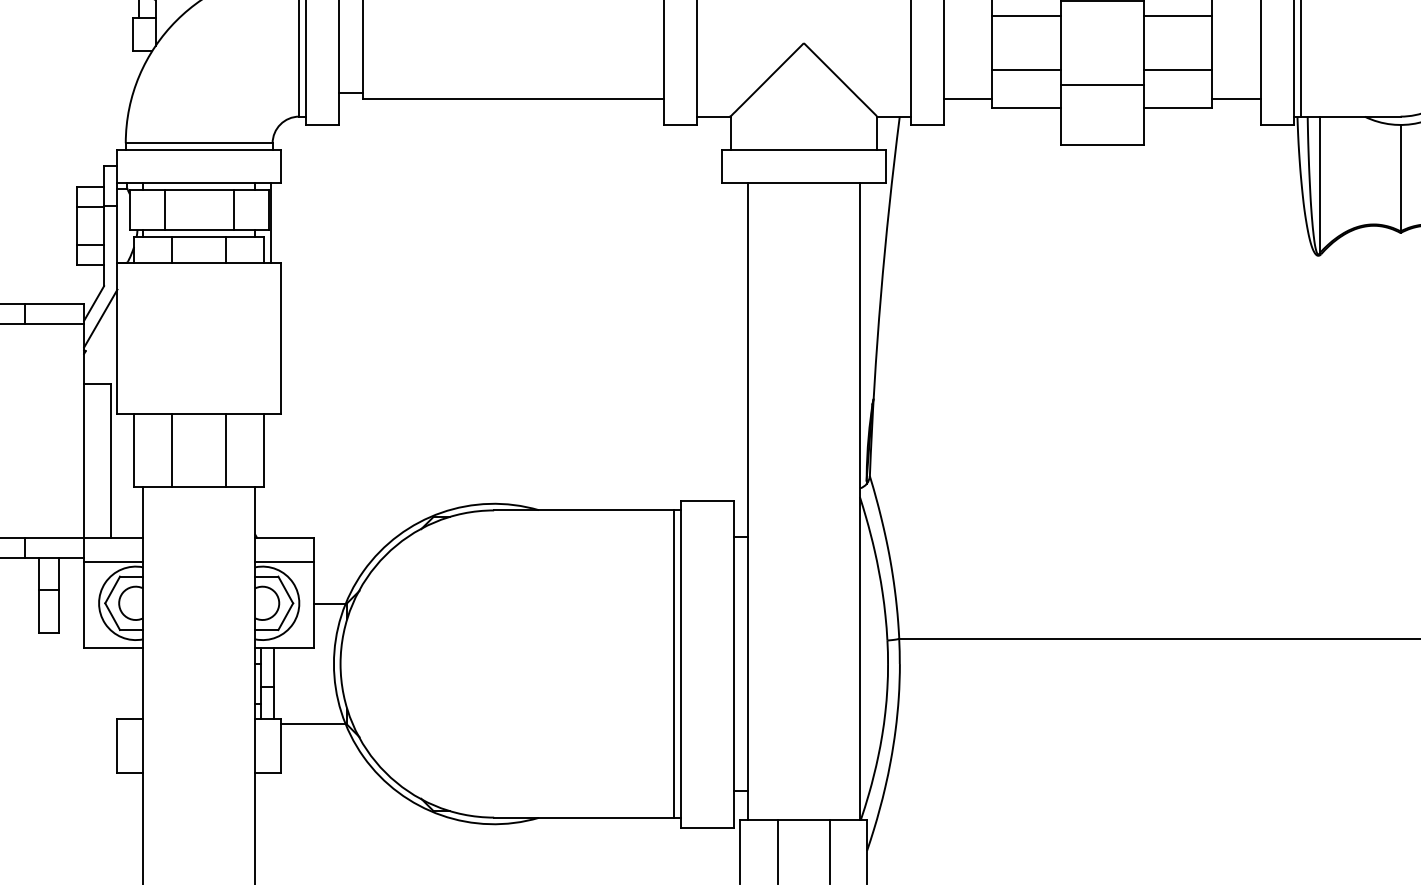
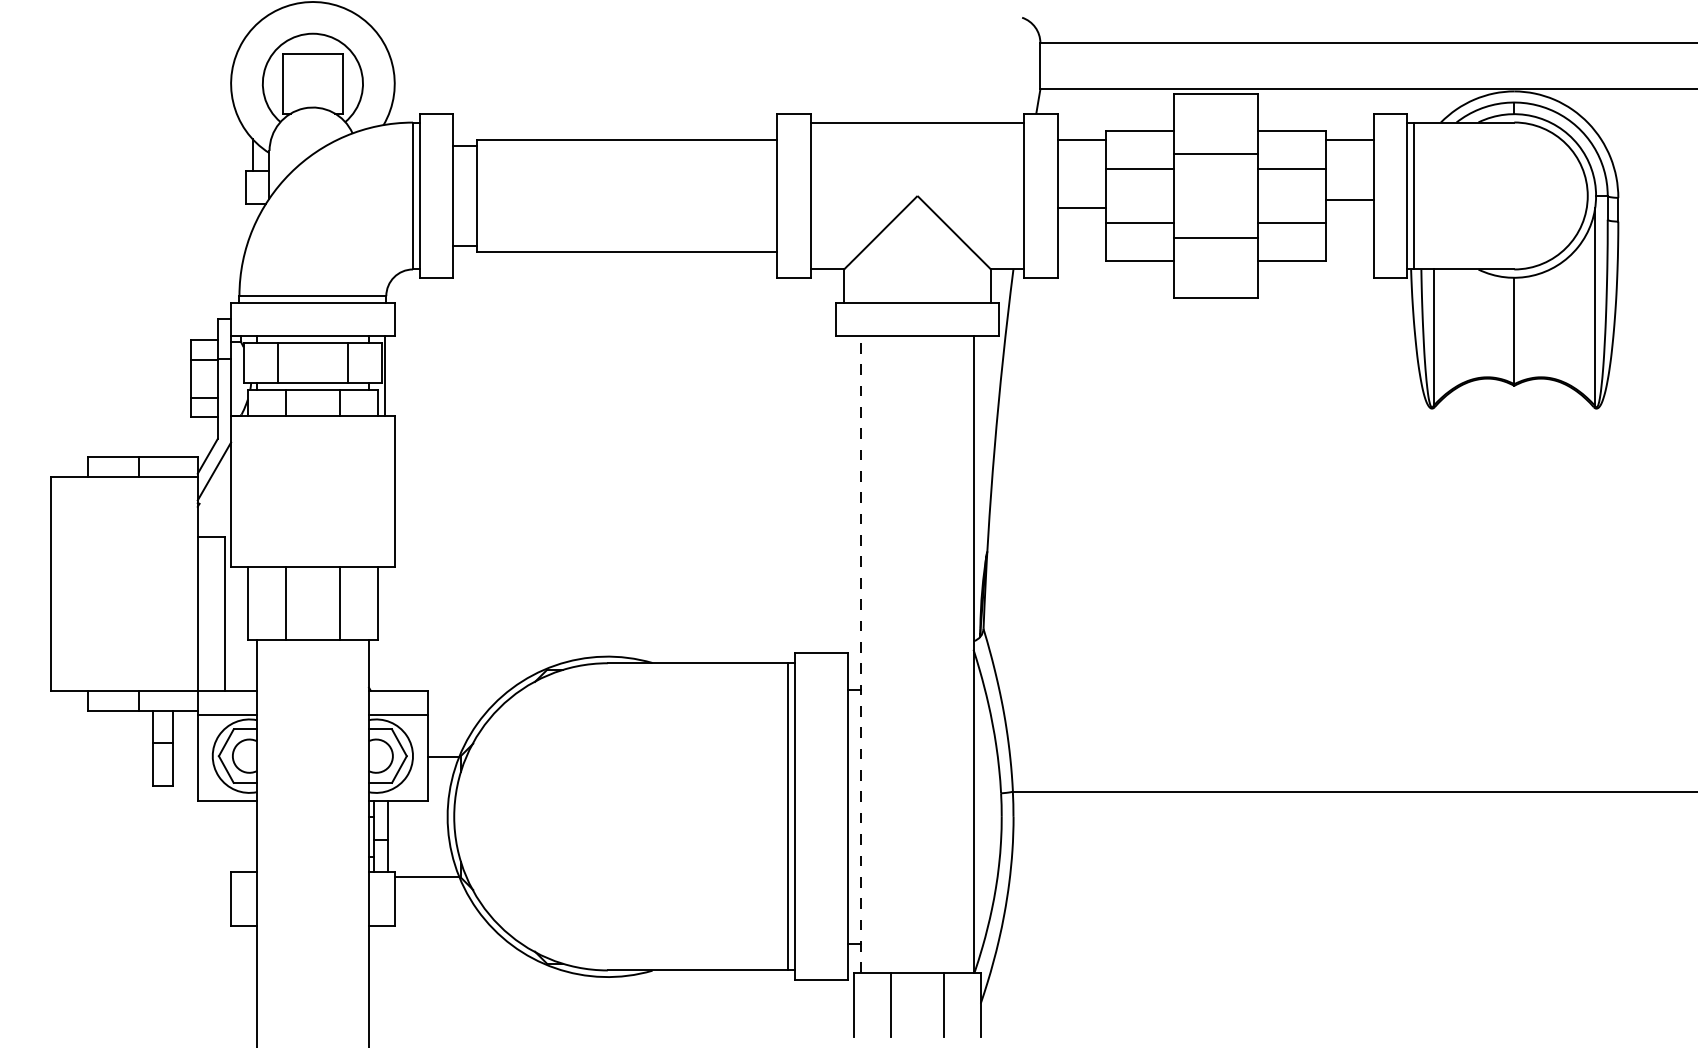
line: (967, 99) -> (1081, 208), moved
line: (1236, 99) -> (1350, 200), moved
line: (747, 501) -> (861, 654), solid -> dashed

